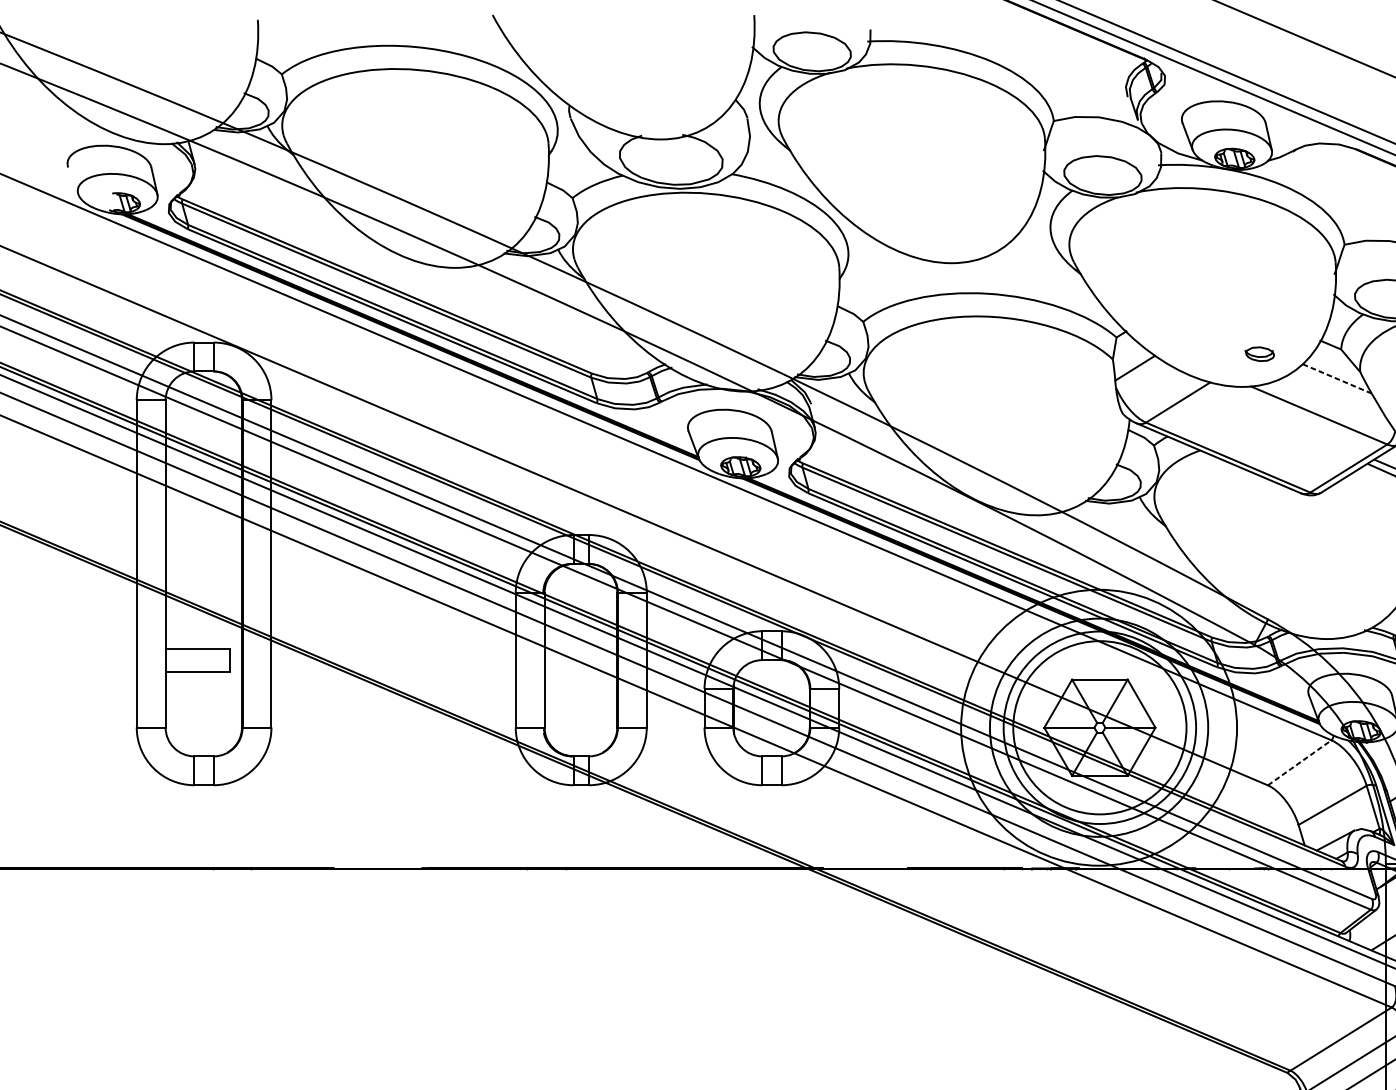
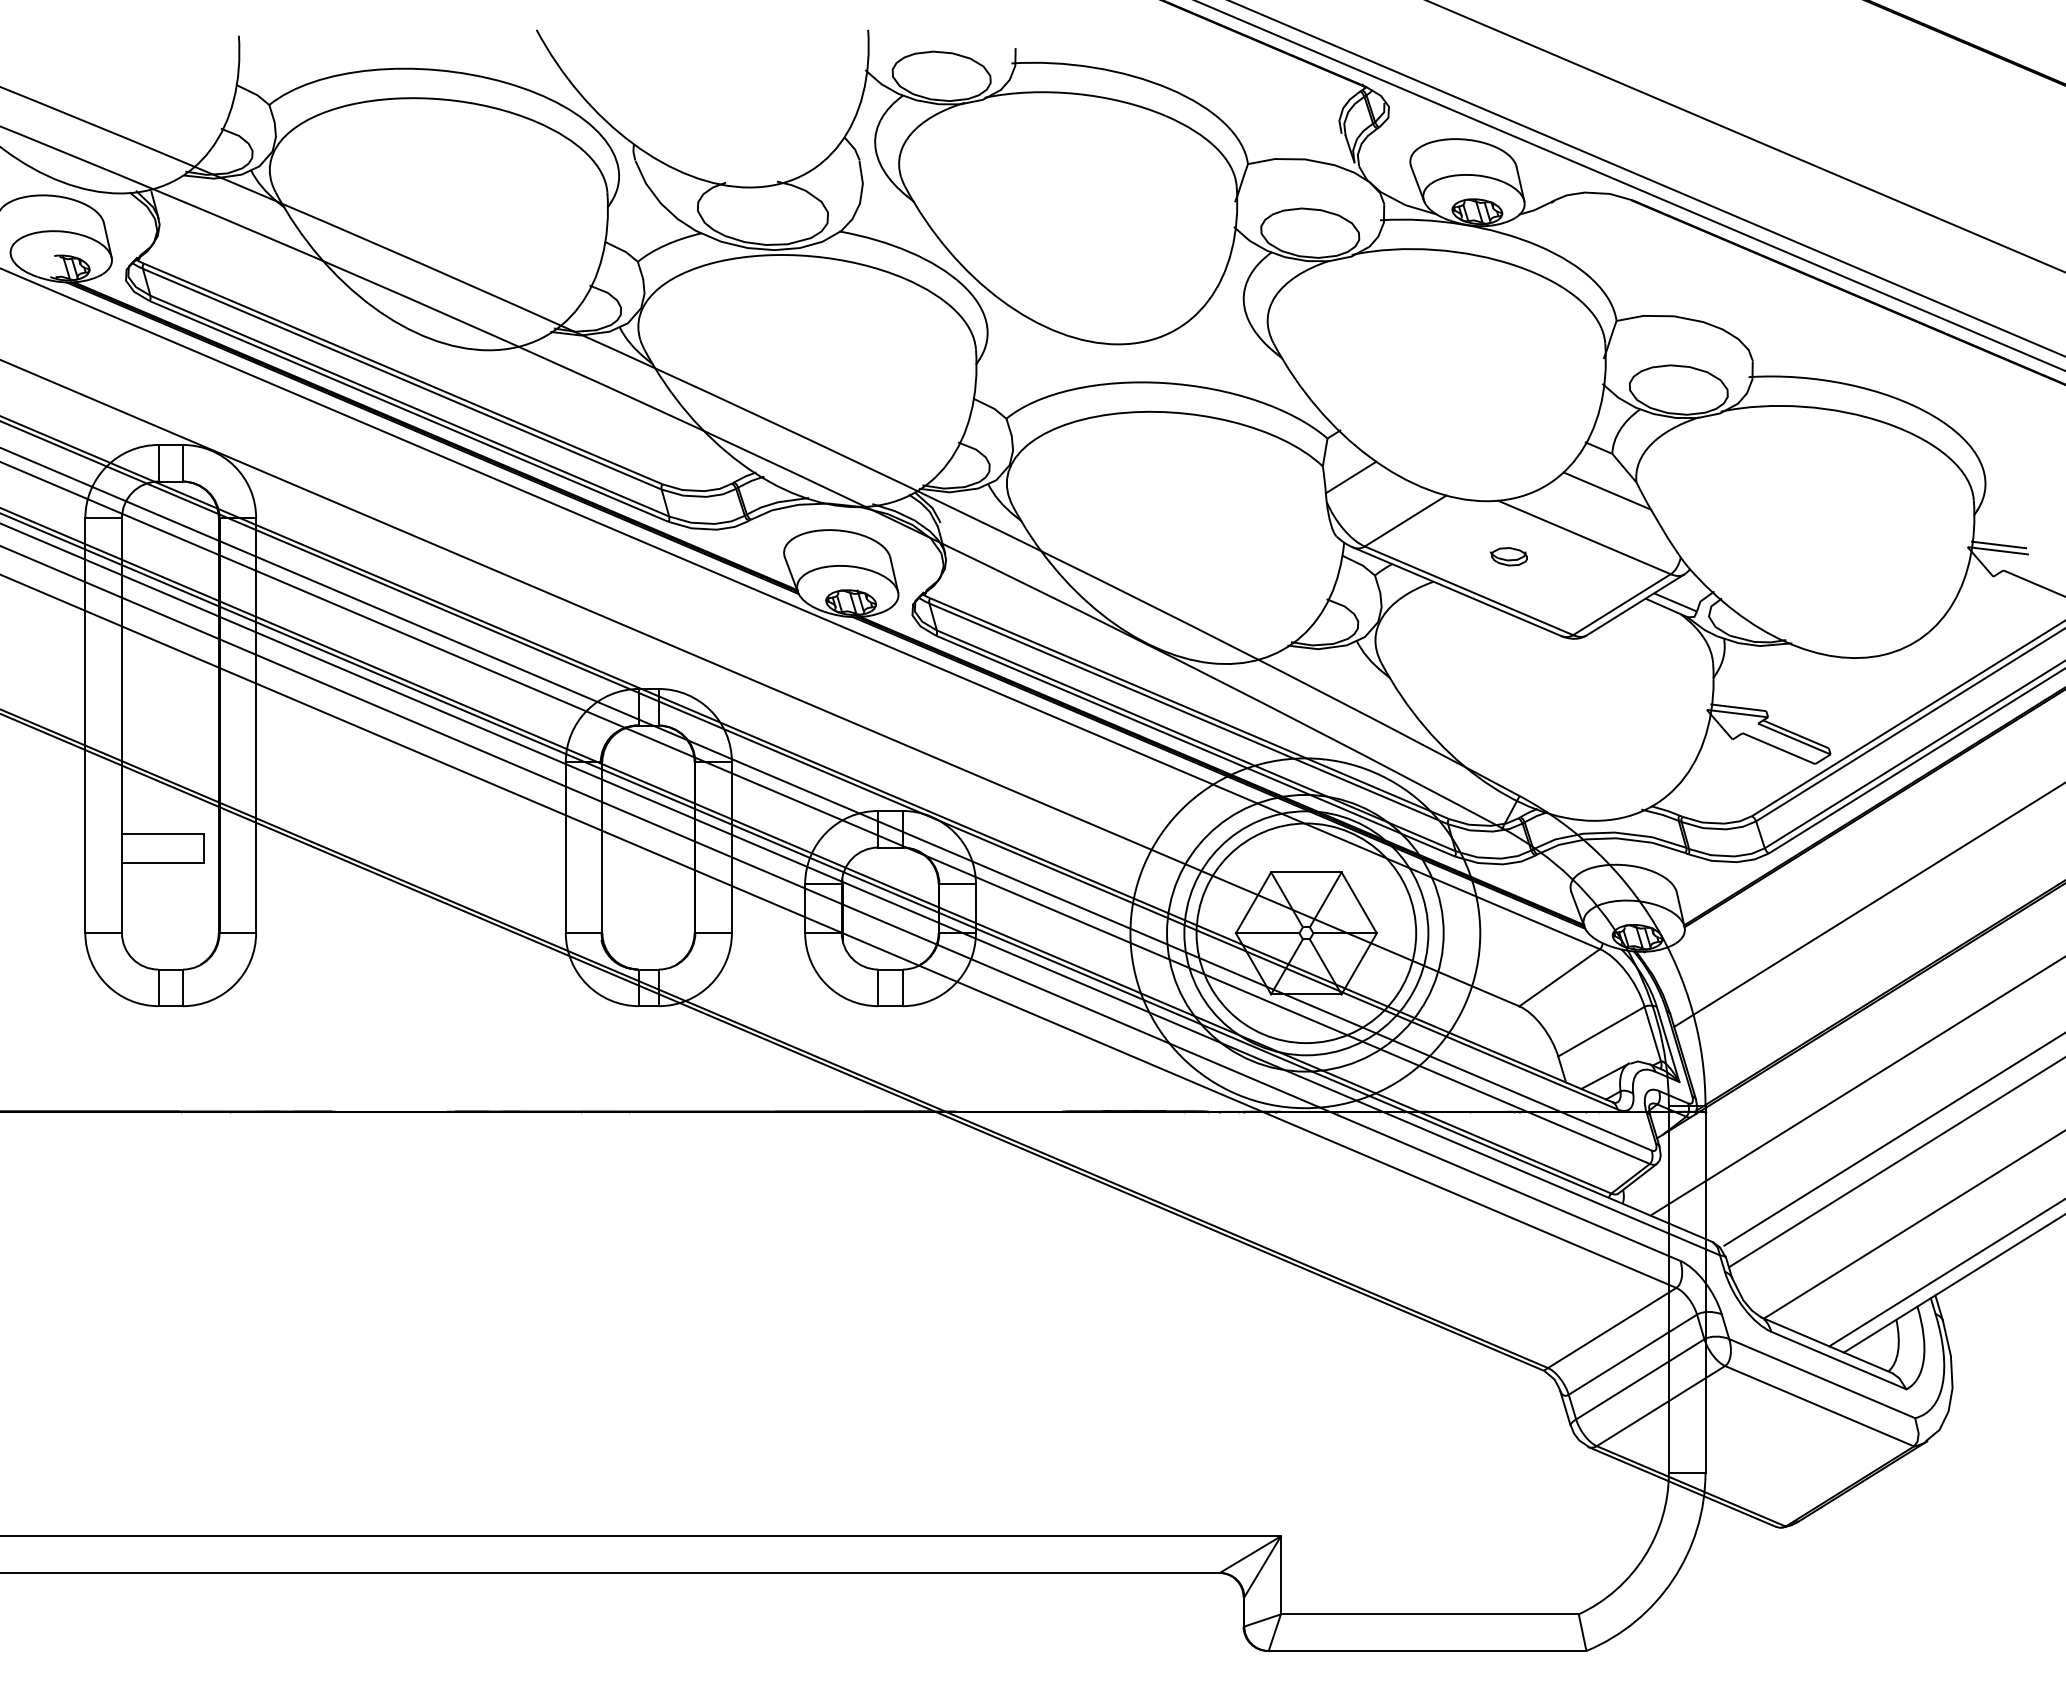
part: (1259, 354) -> (1508, 556), moved
line: (1337, 379) -> (1607, 491), dashed -> solid
line: (1300, 762) -> (1560, 977), dashed -> solid

